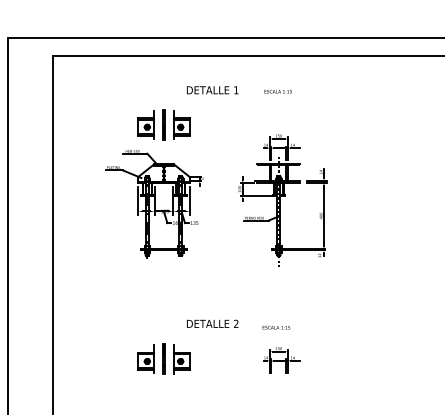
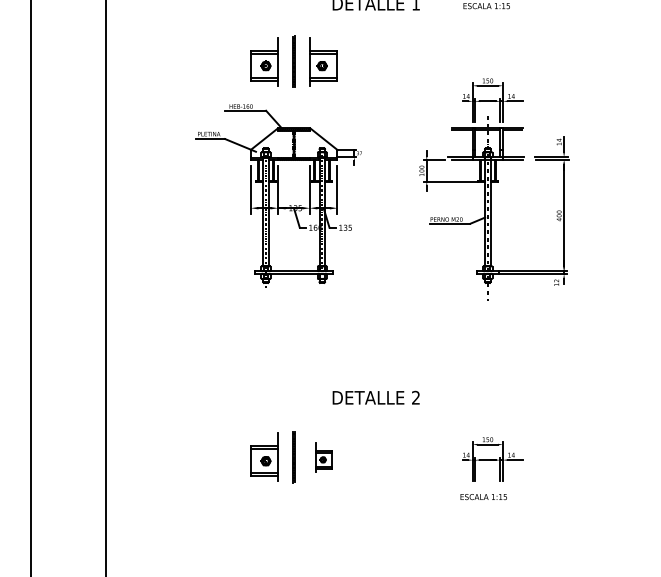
text: (276, 327) -> (483, 496), moved
part: (181, 359) -> (323, 457), size x0.6

